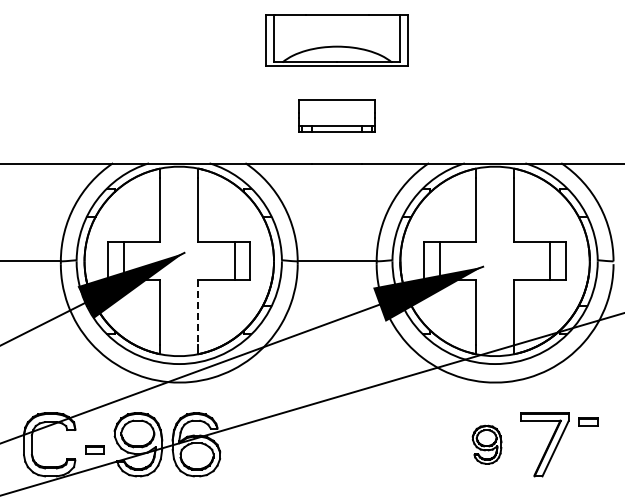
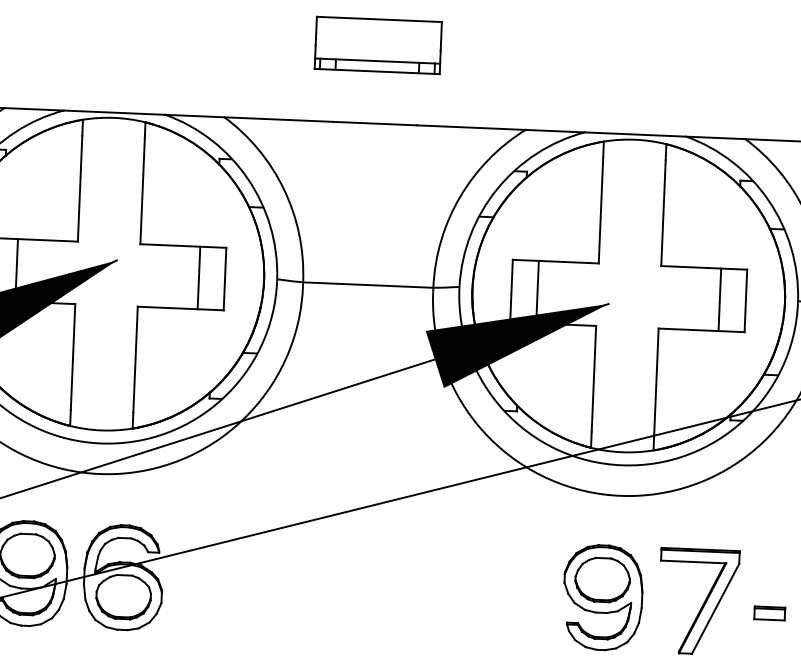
line: (198, 312) -> (135, 359), dashed -> solid
part: (588, 421) -> (769, 612), moved
part: (486, 444) -> (601, 597), size x1.67

